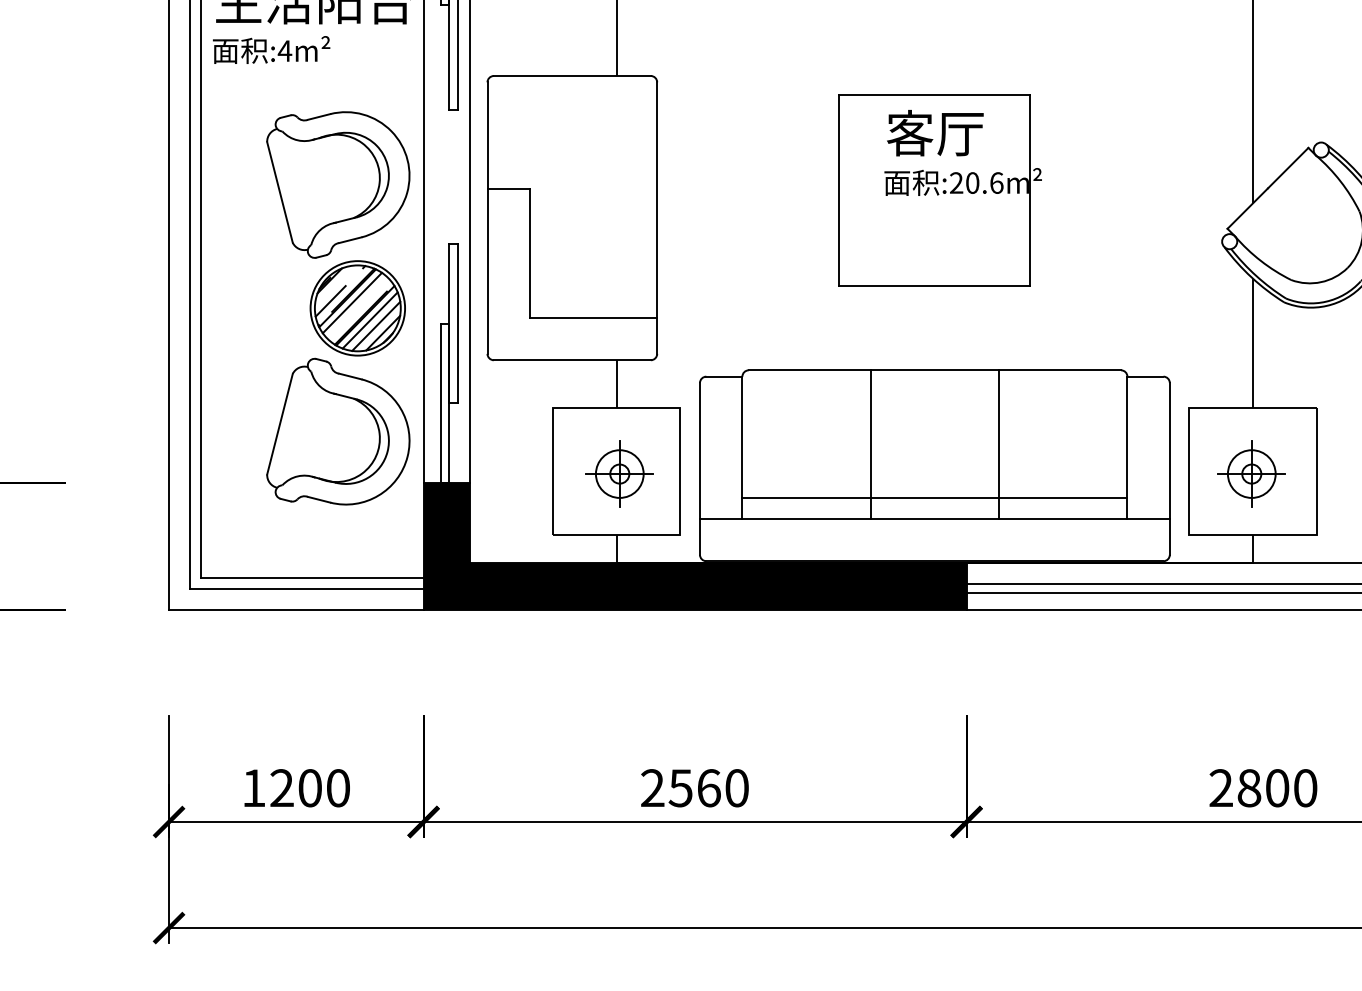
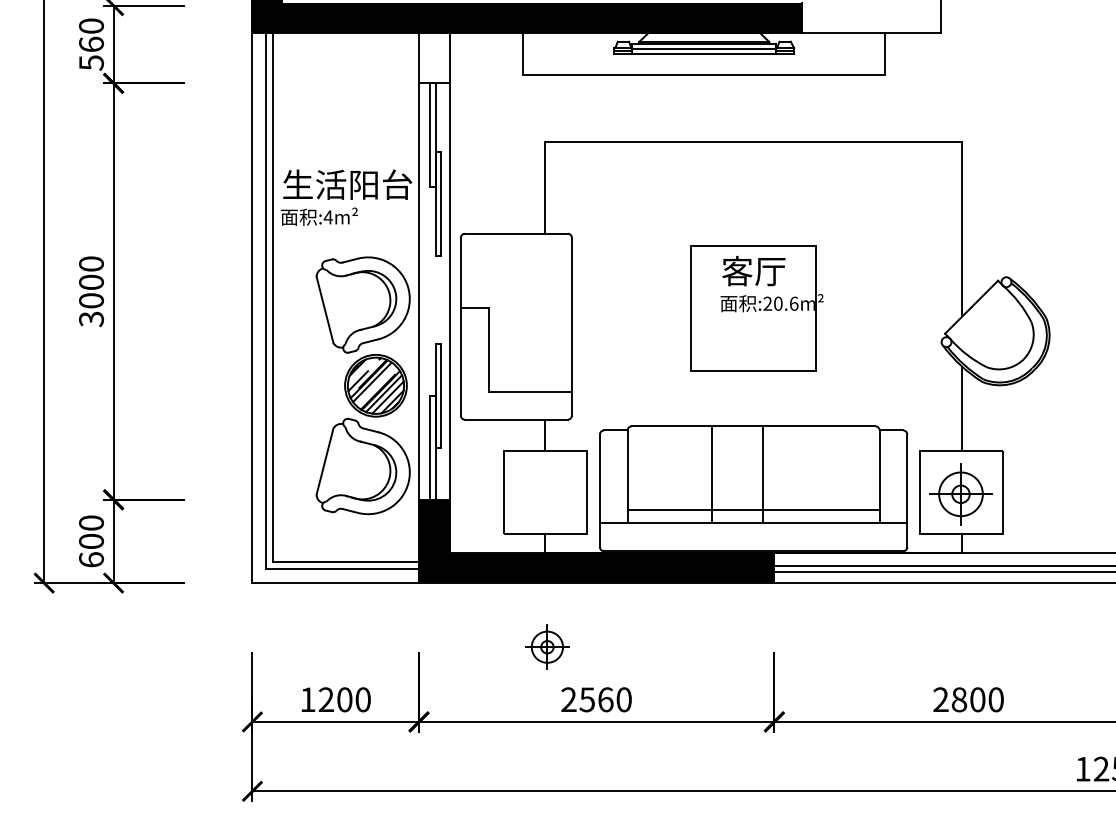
line: (998, 443) -> (762, 474), moved
part: (619, 472) -> (547, 646), moved
part: (1251, 472) -> (960, 493), size x1.4

